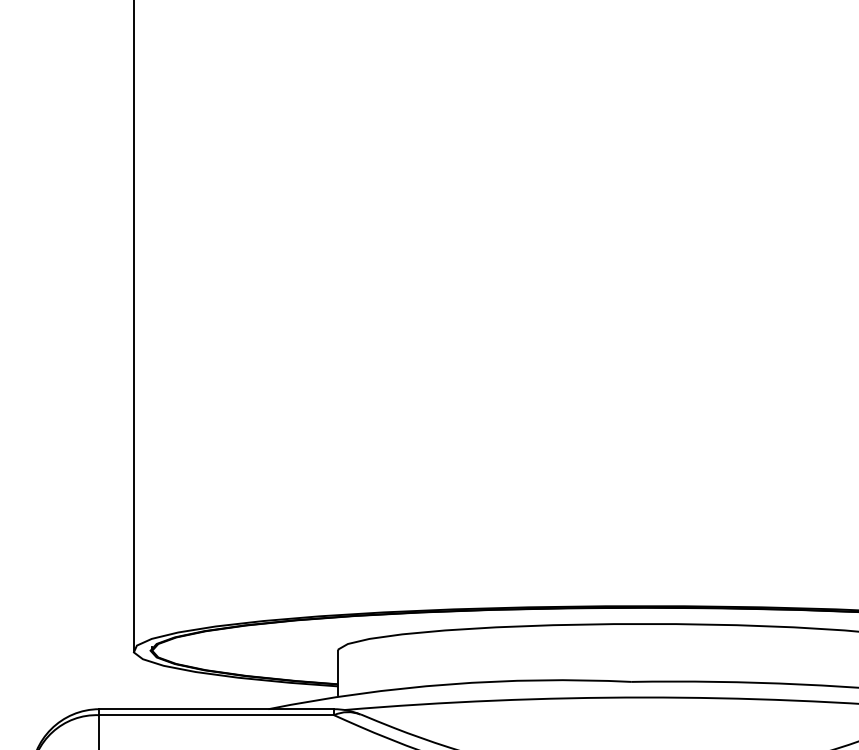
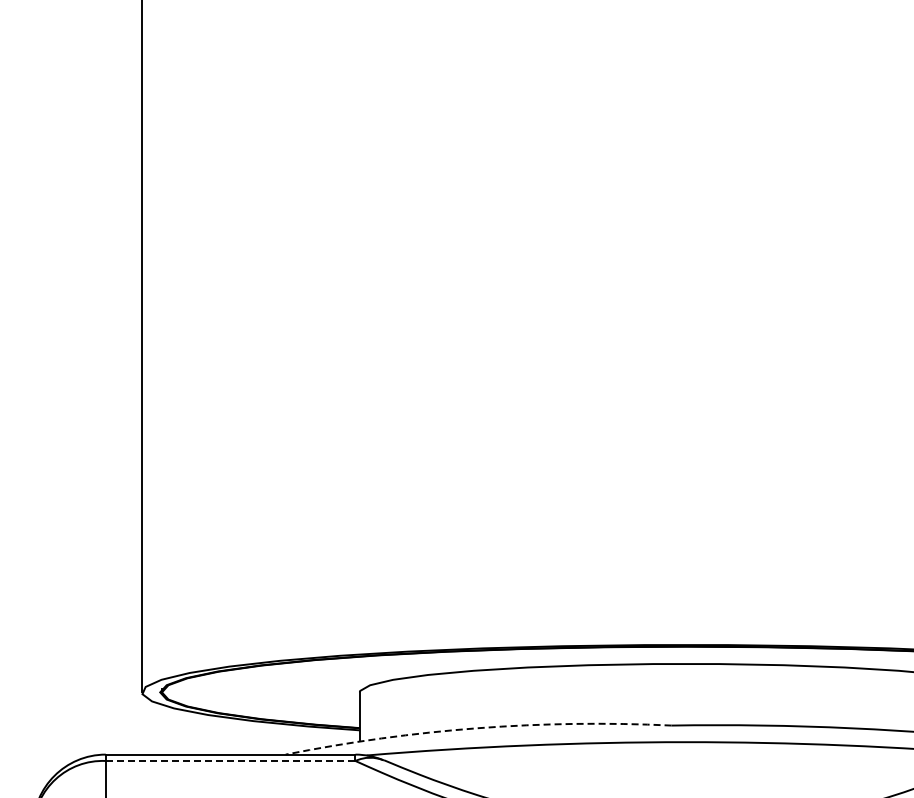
arc: (448, 684) -> (477, 728), solid -> dashed
line: (216, 715) -> (230, 761), solid -> dashed

